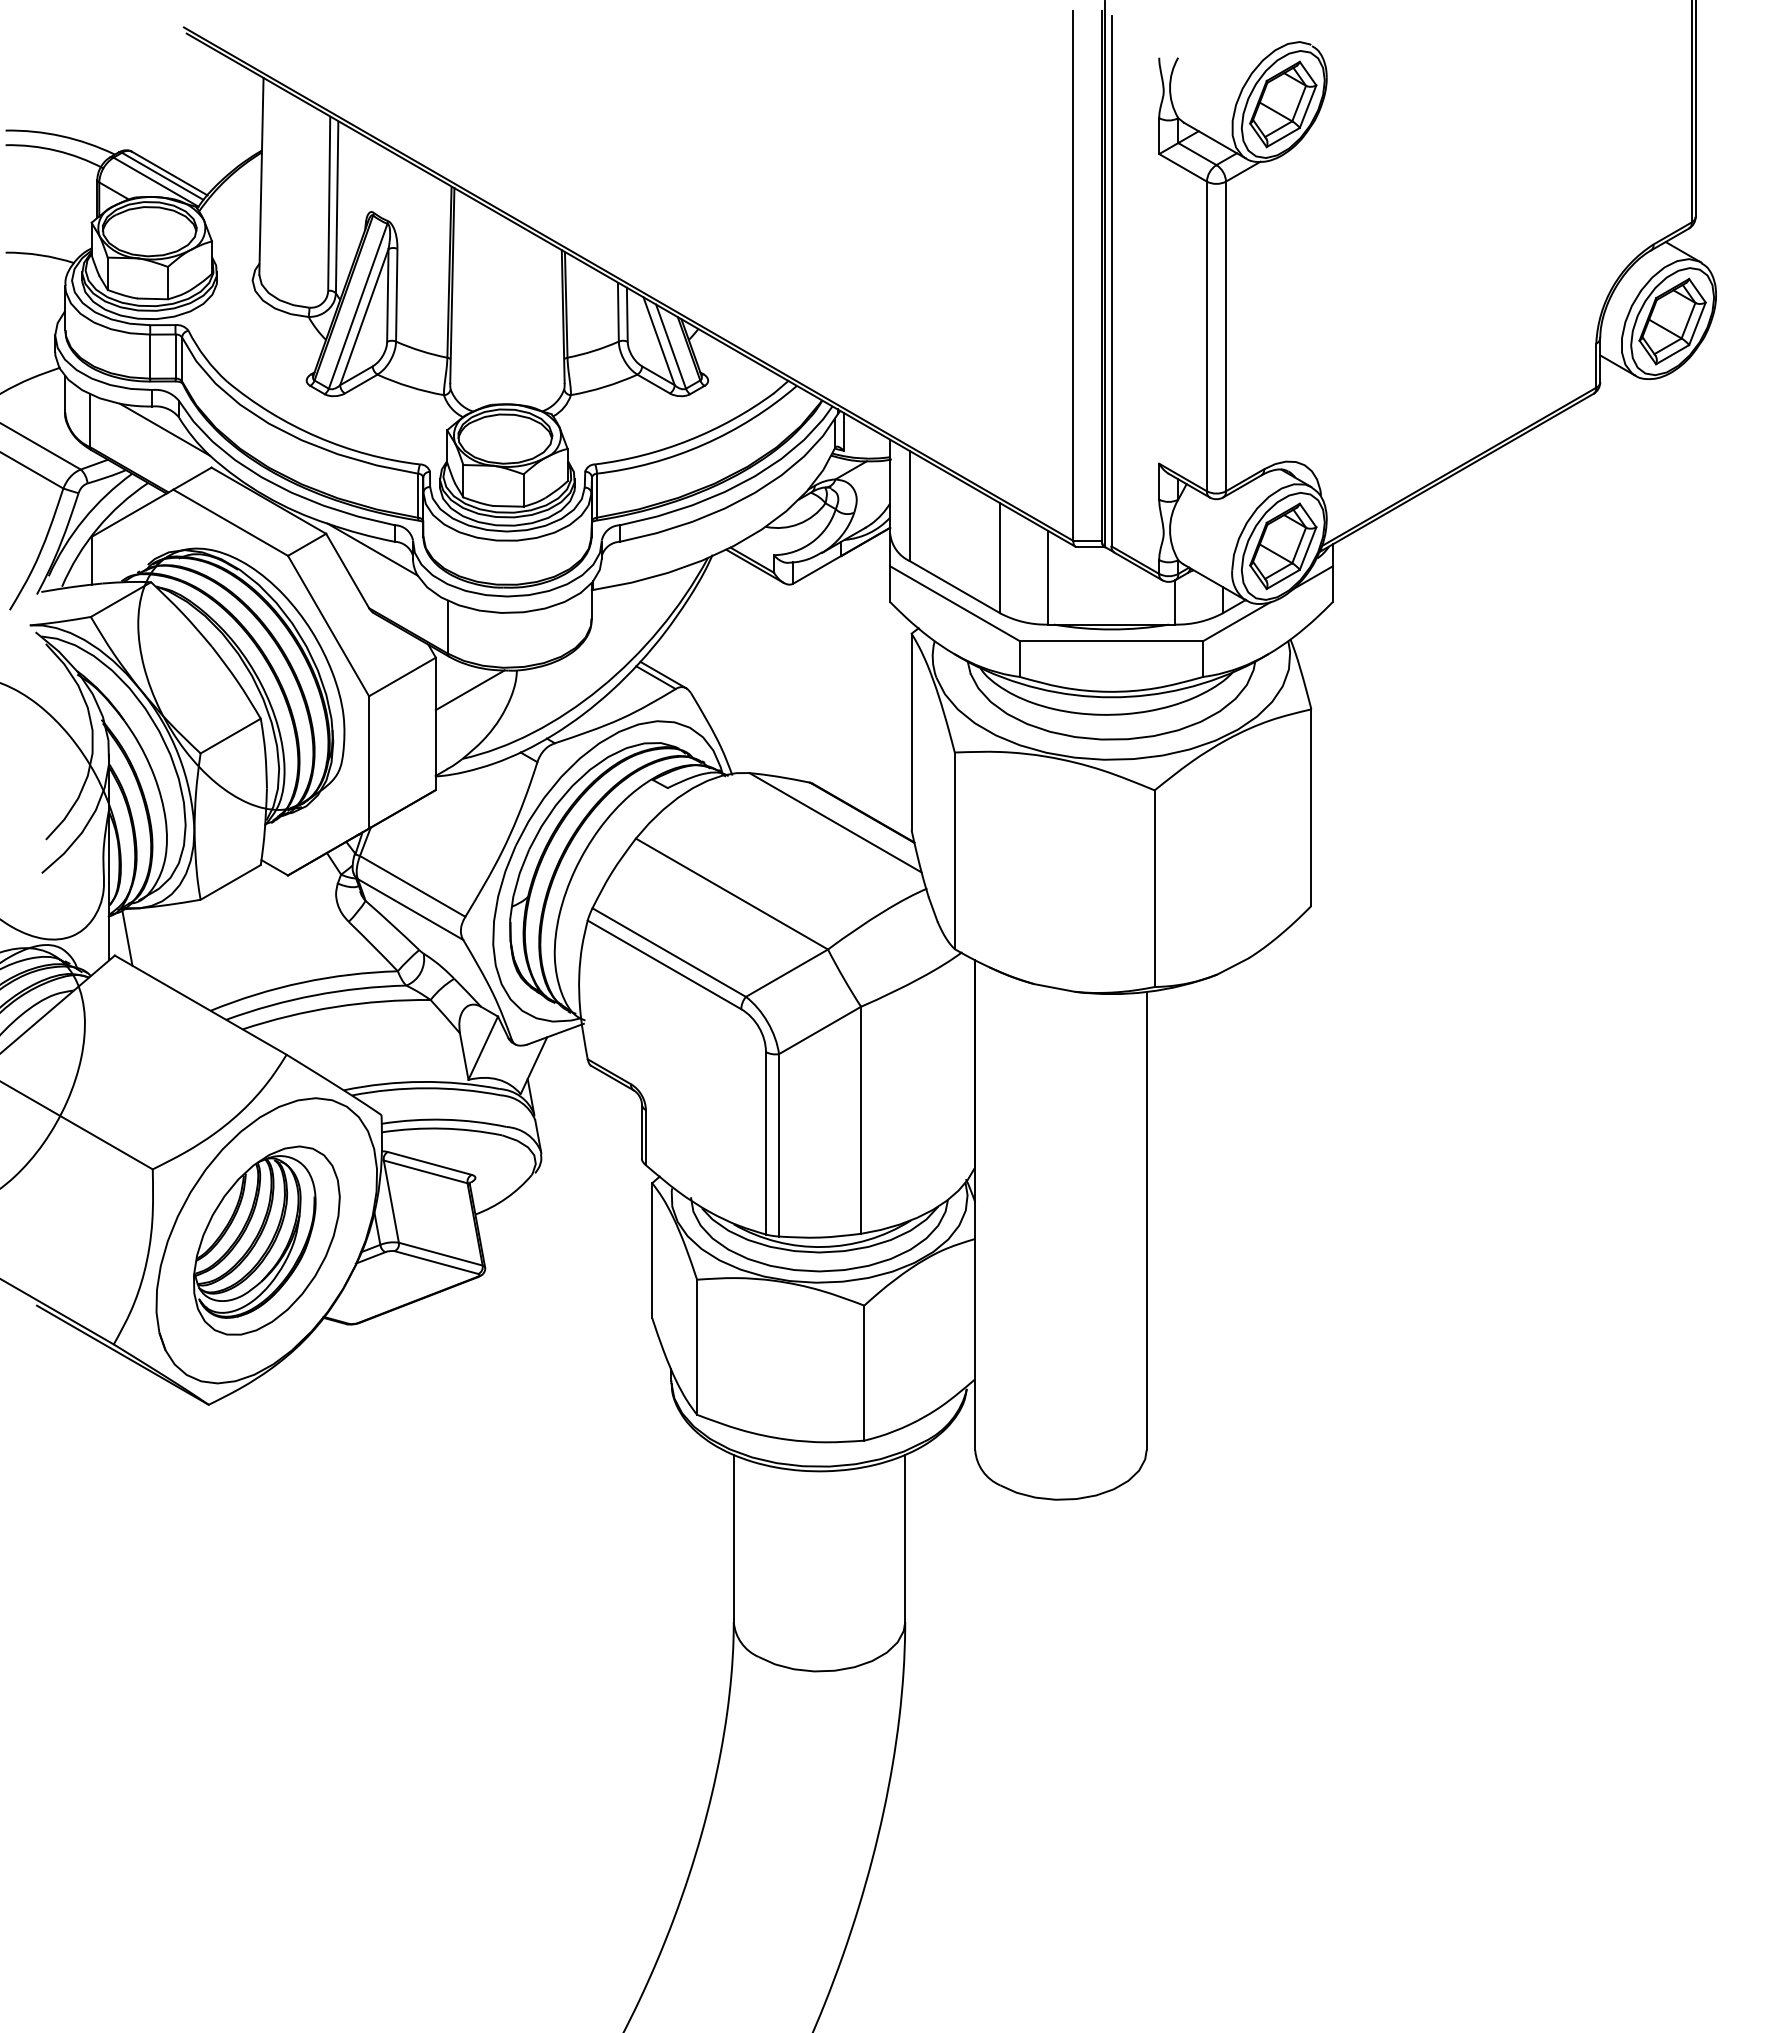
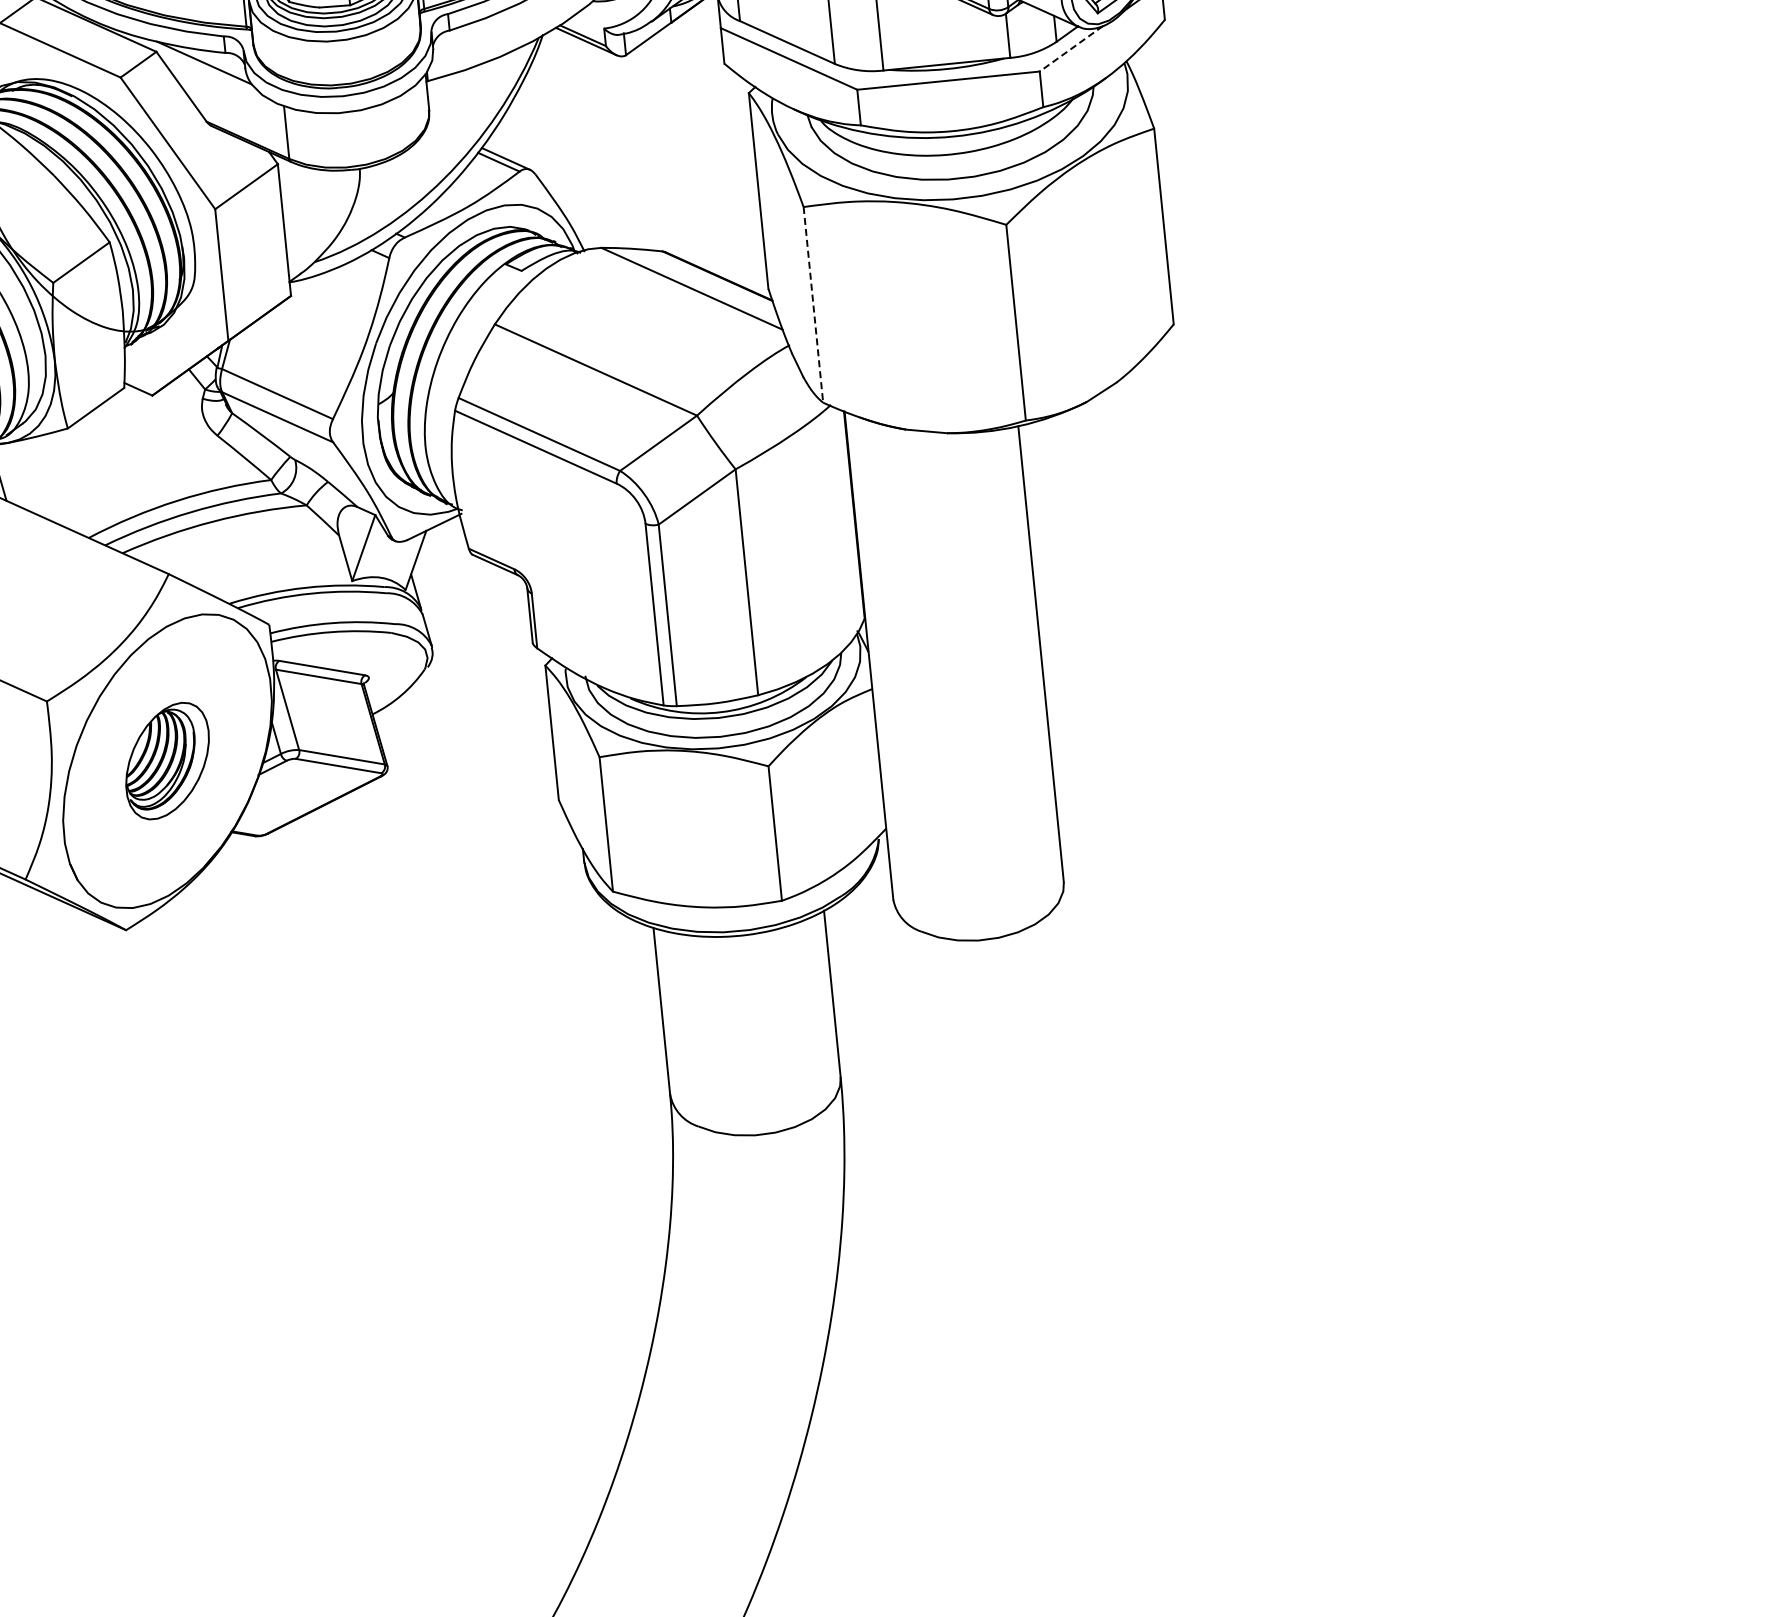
line: (1236, 621) -> (1070, 48), solid -> dashed
line: (469, 690) -> (314, 193), removed
line: (954, 851) -> (813, 305), solid -> dashed
part: (266, 1240) -> (167, 760), size x0.6

